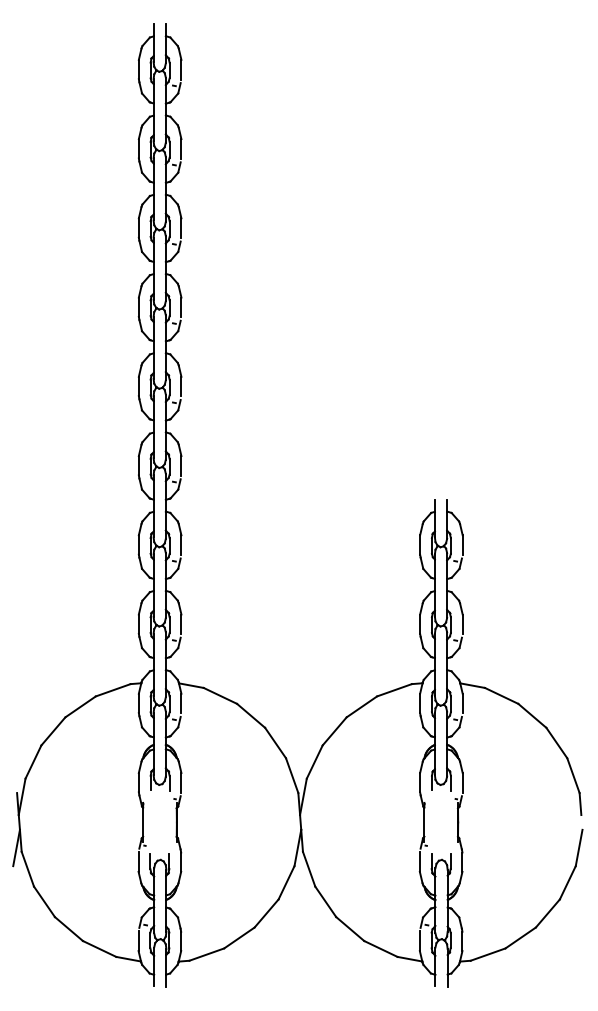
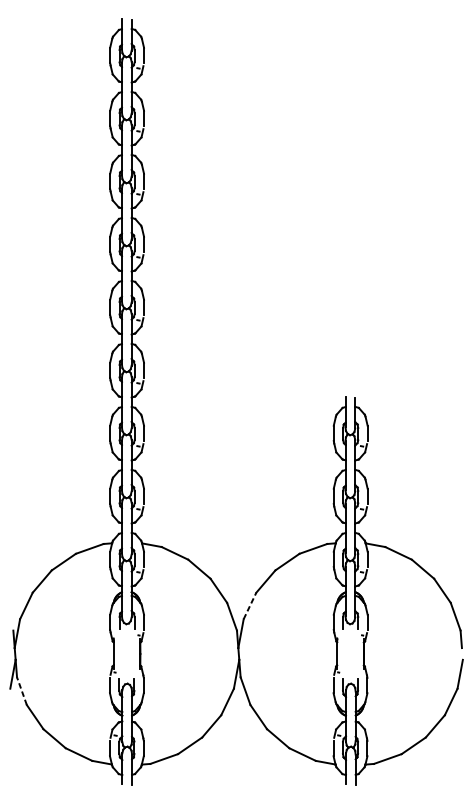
line: (314, 761) -> (249, 605), solid -> dashed
line: (27, 868) -> (21, 690), solid -> dashed

